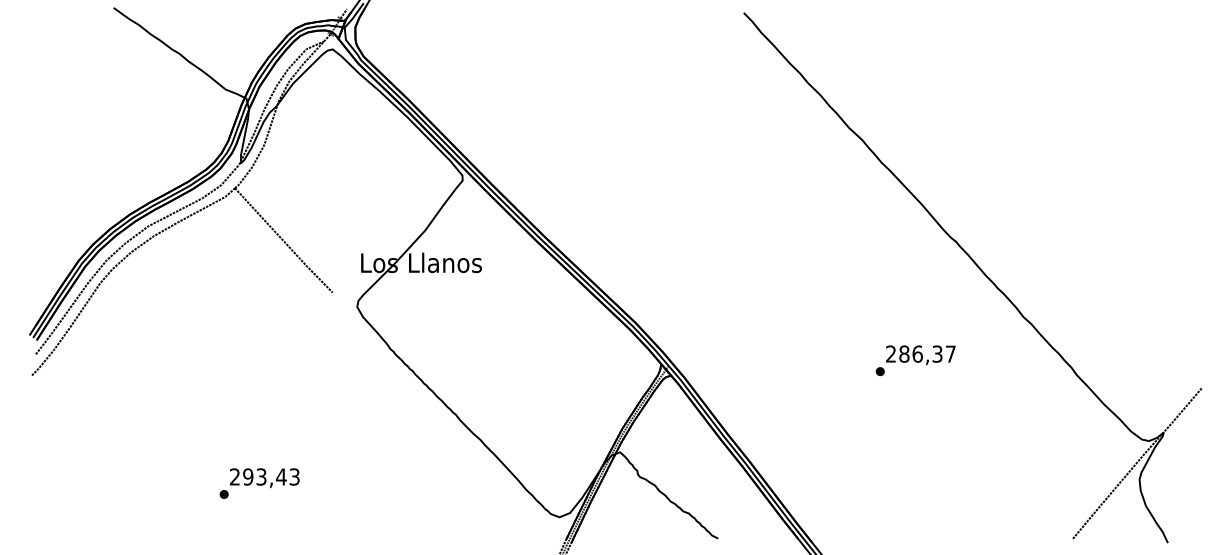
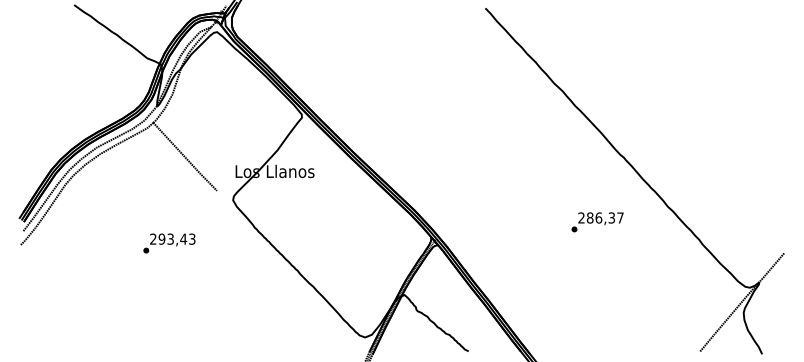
text: (915, 361) -> (597, 222), moved
text: (259, 483) -> (169, 243), moved

